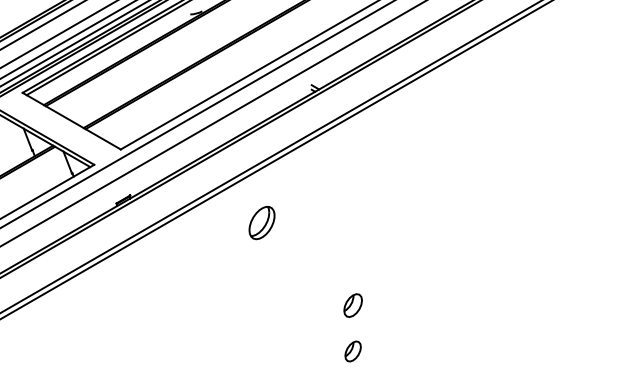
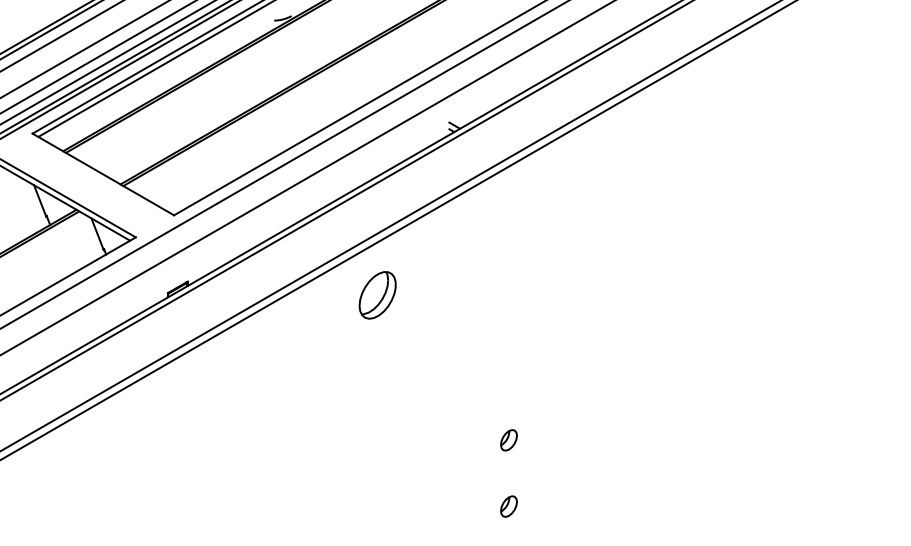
part: (261, 223) -> (376, 296), moved
part: (352, 305) -> (508, 440), size x0.62
part: (352, 351) -> (508, 506), size x0.71

